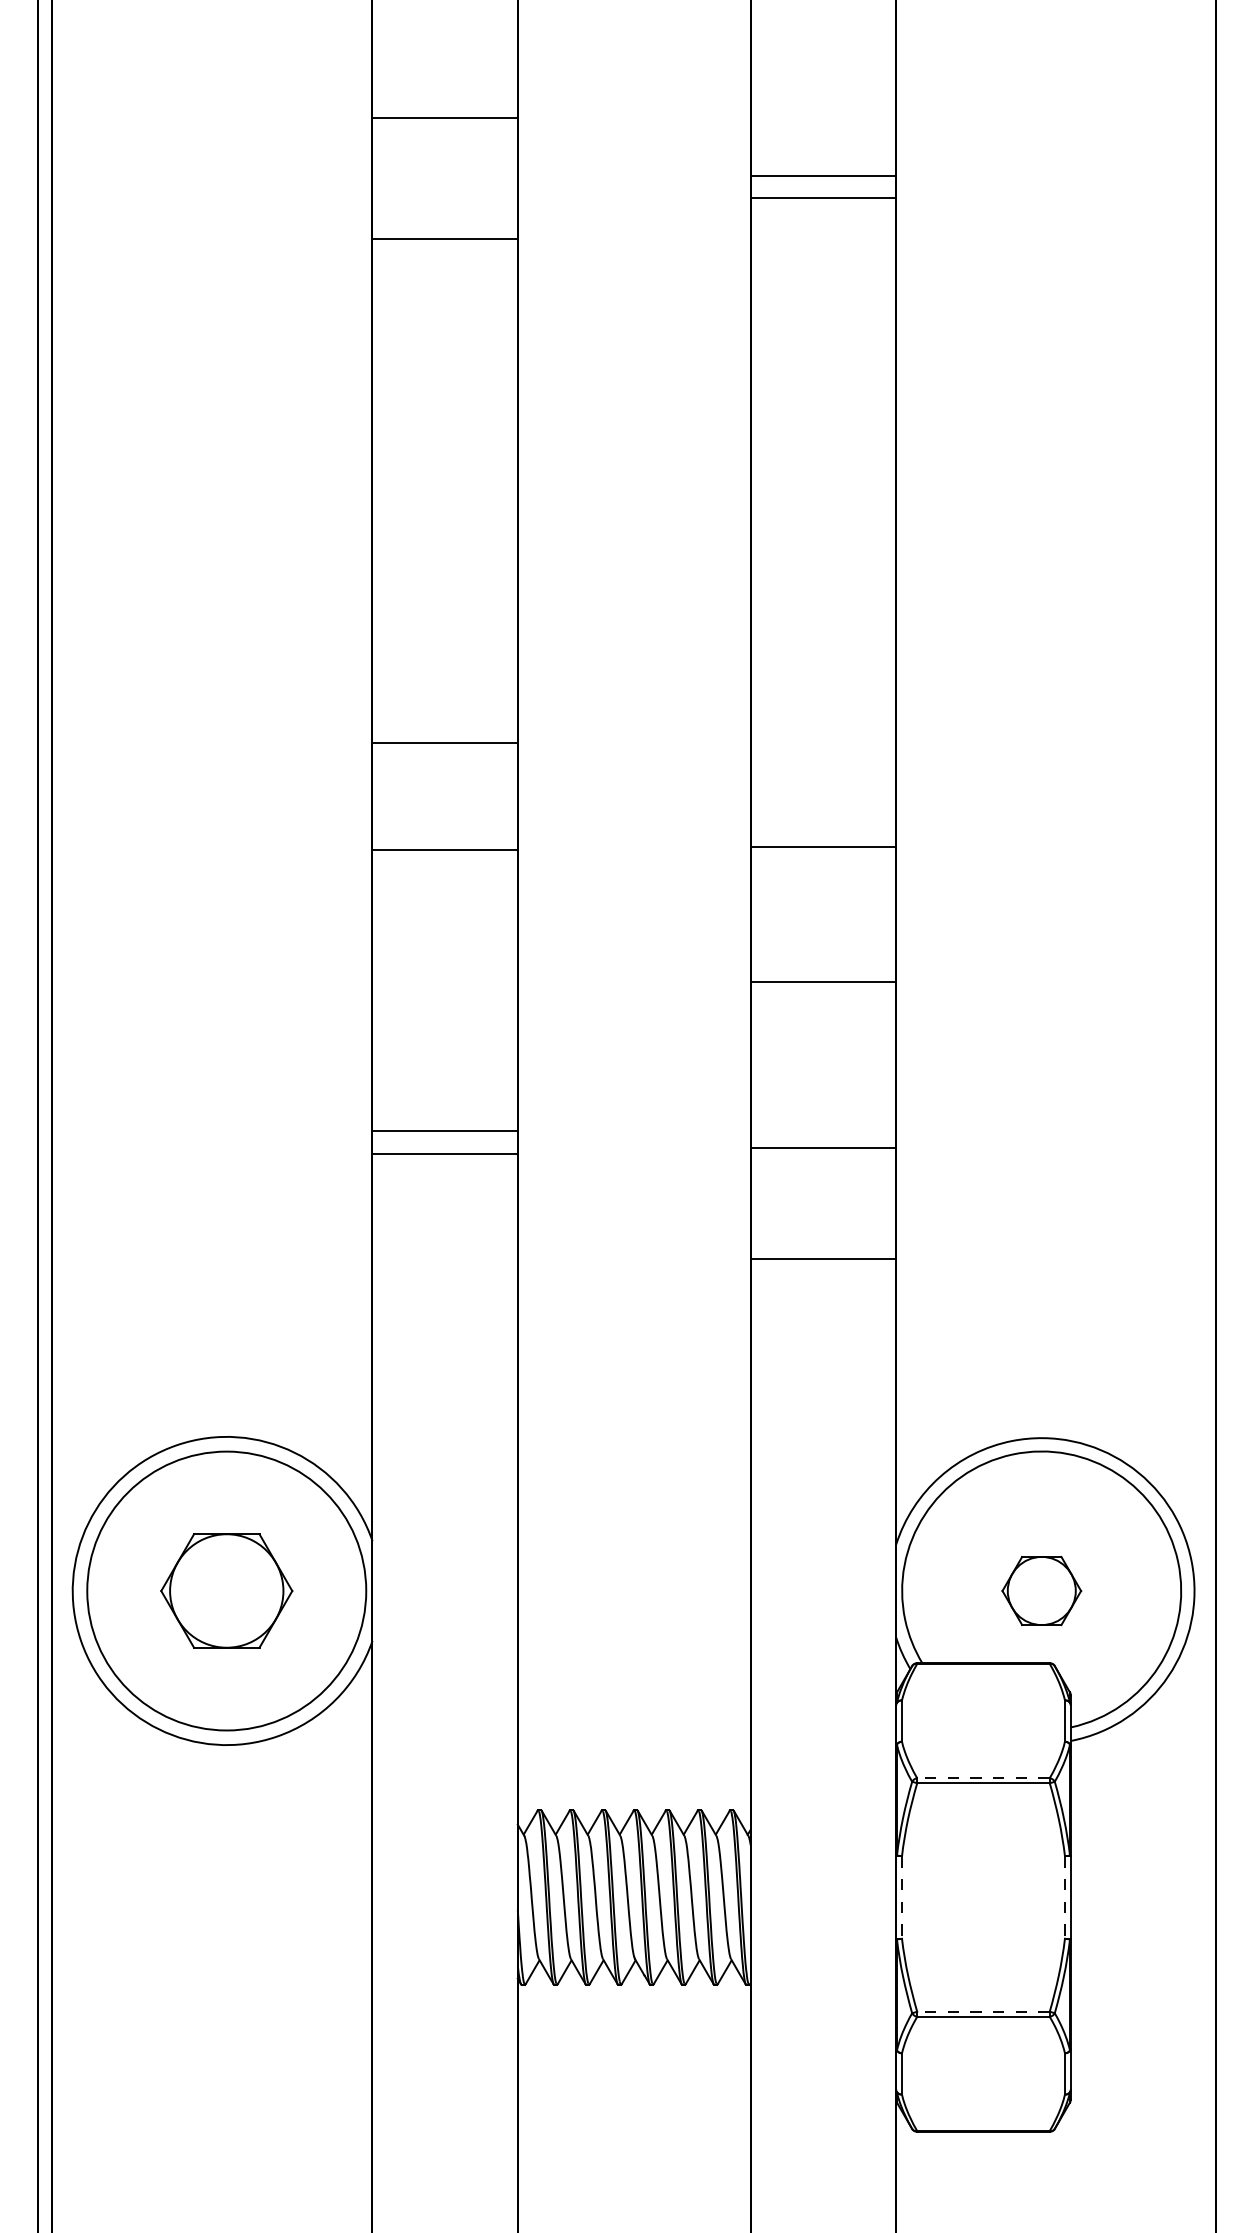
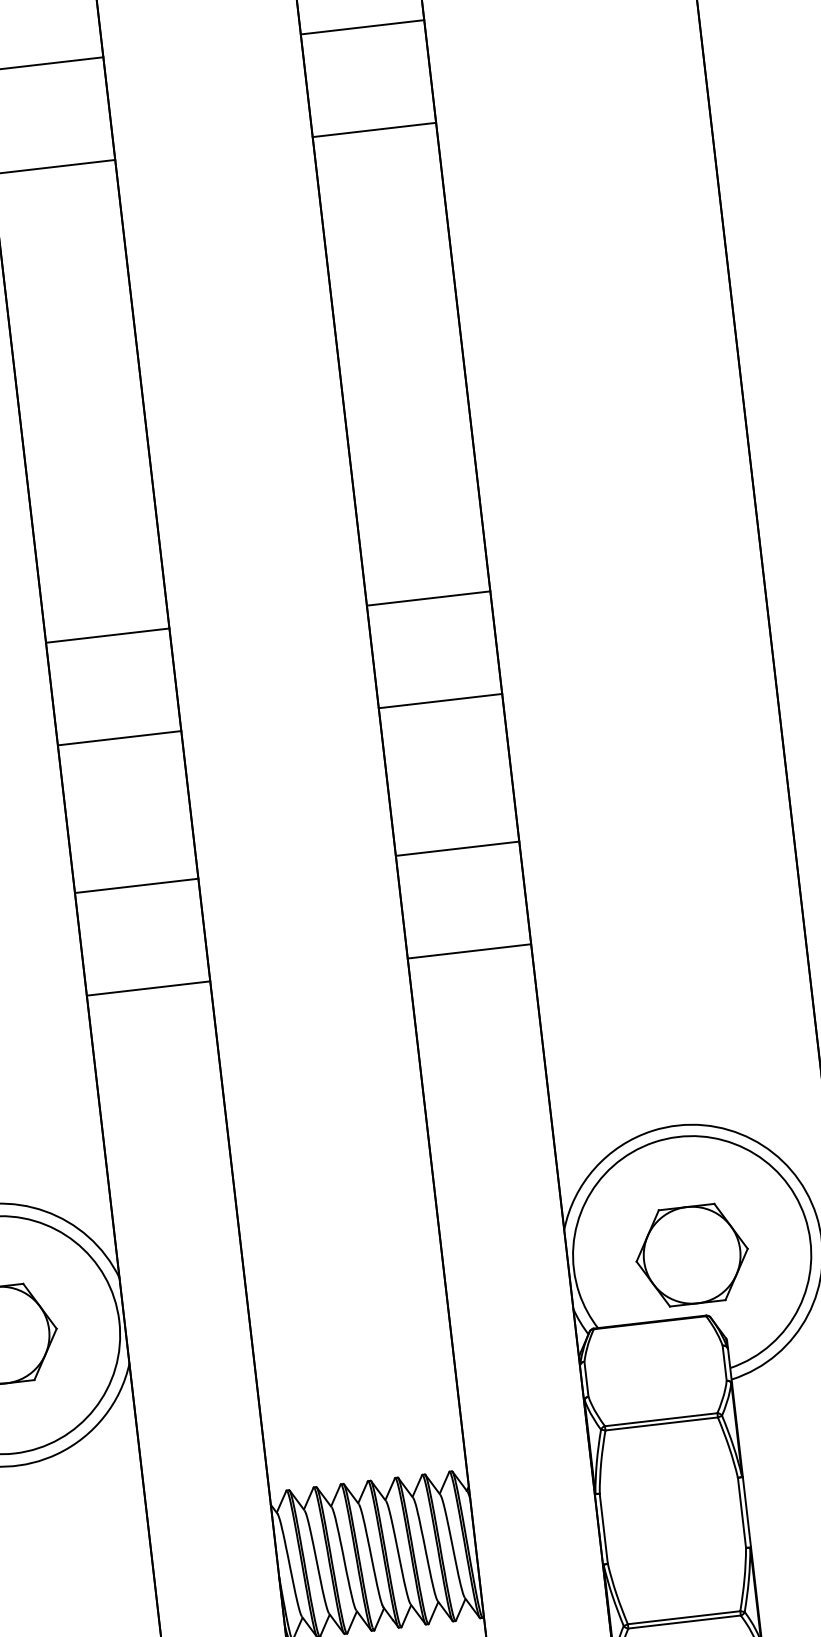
line: (823, 175) -> (362, 27), moved
line: (823, 197) -> (374, 129), moved
line: (444, 743) -> (107, 635), moved
line: (823, 847) -> (428, 598), moved
line: (444, 850) -> (119, 738), moved
line: (823, 982) -> (440, 701), moved
line: (444, 1131) -> (136, 885), moved
line: (823, 1148) -> (457, 848), moved
line: (444, 1154) -> (148, 988), moved
line: (823, 1259) -> (469, 951), moved
part: (1041, 1590) -> (691, 1254), size x1.67
line: (983, 1778) -> (661, 1419), dashed -> solid
line: (902, 1898) -> (604, 1529), dashed -> solid
line: (1064, 1898) -> (741, 1513), dashed -> solid
line: (983, 2011) -> (684, 1617), dashed -> solid

